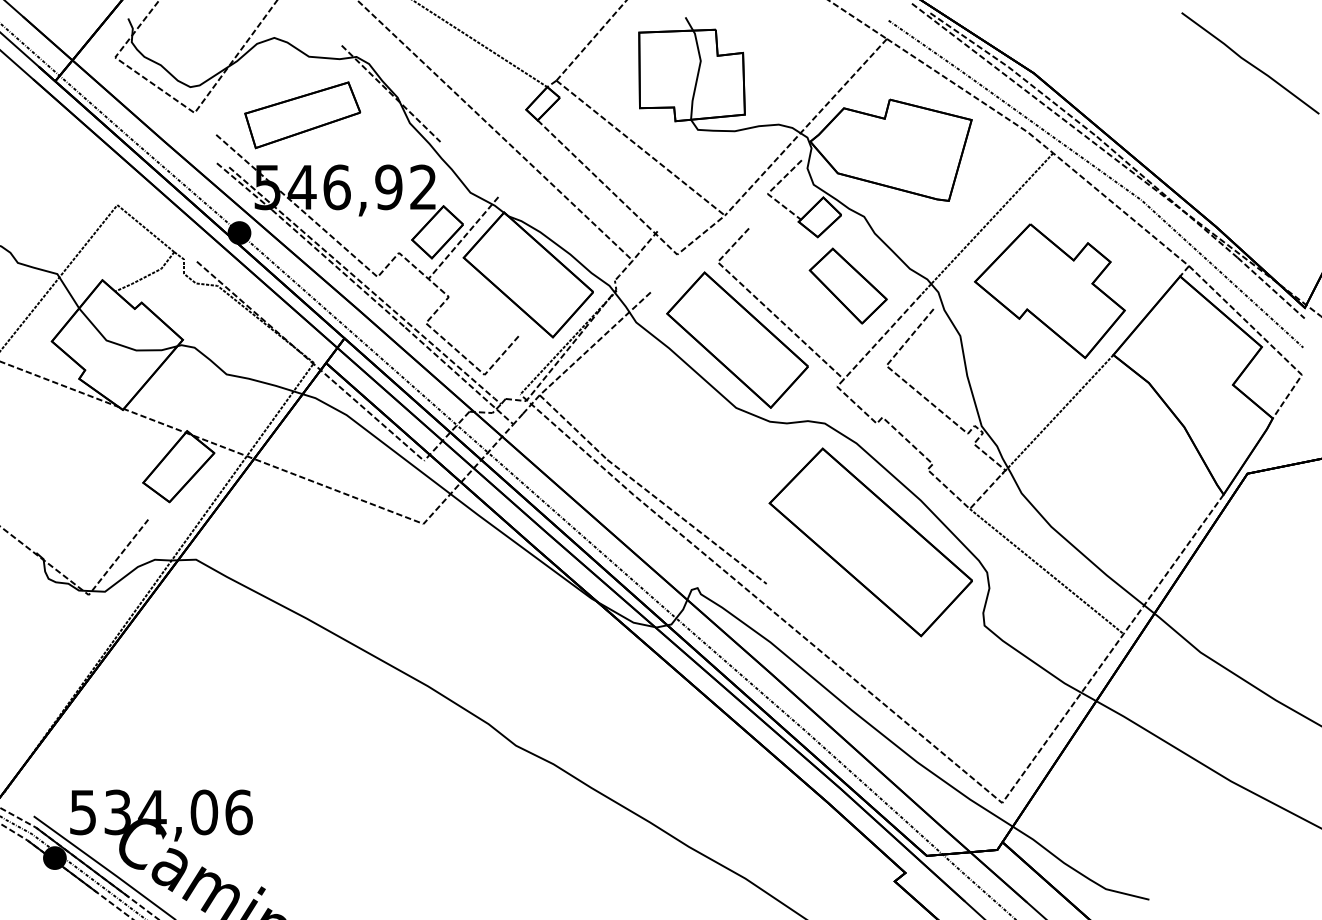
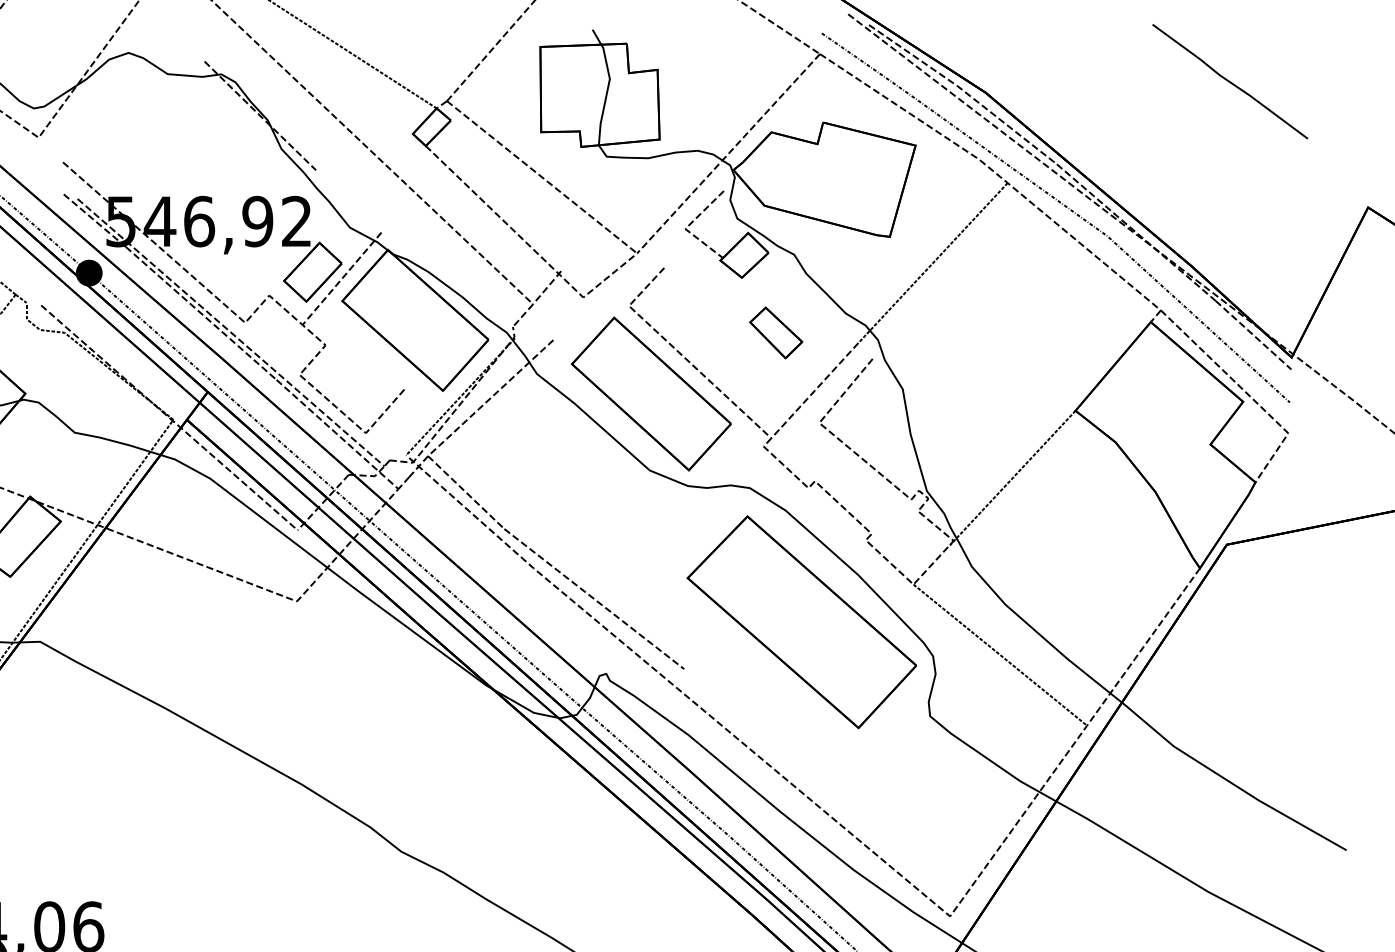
part: (302, 115) -> (160, 140), removed
part: (847, 285) -> (775, 332), size x0.6
part: (1049, 291) -> (1003, 339), removed

